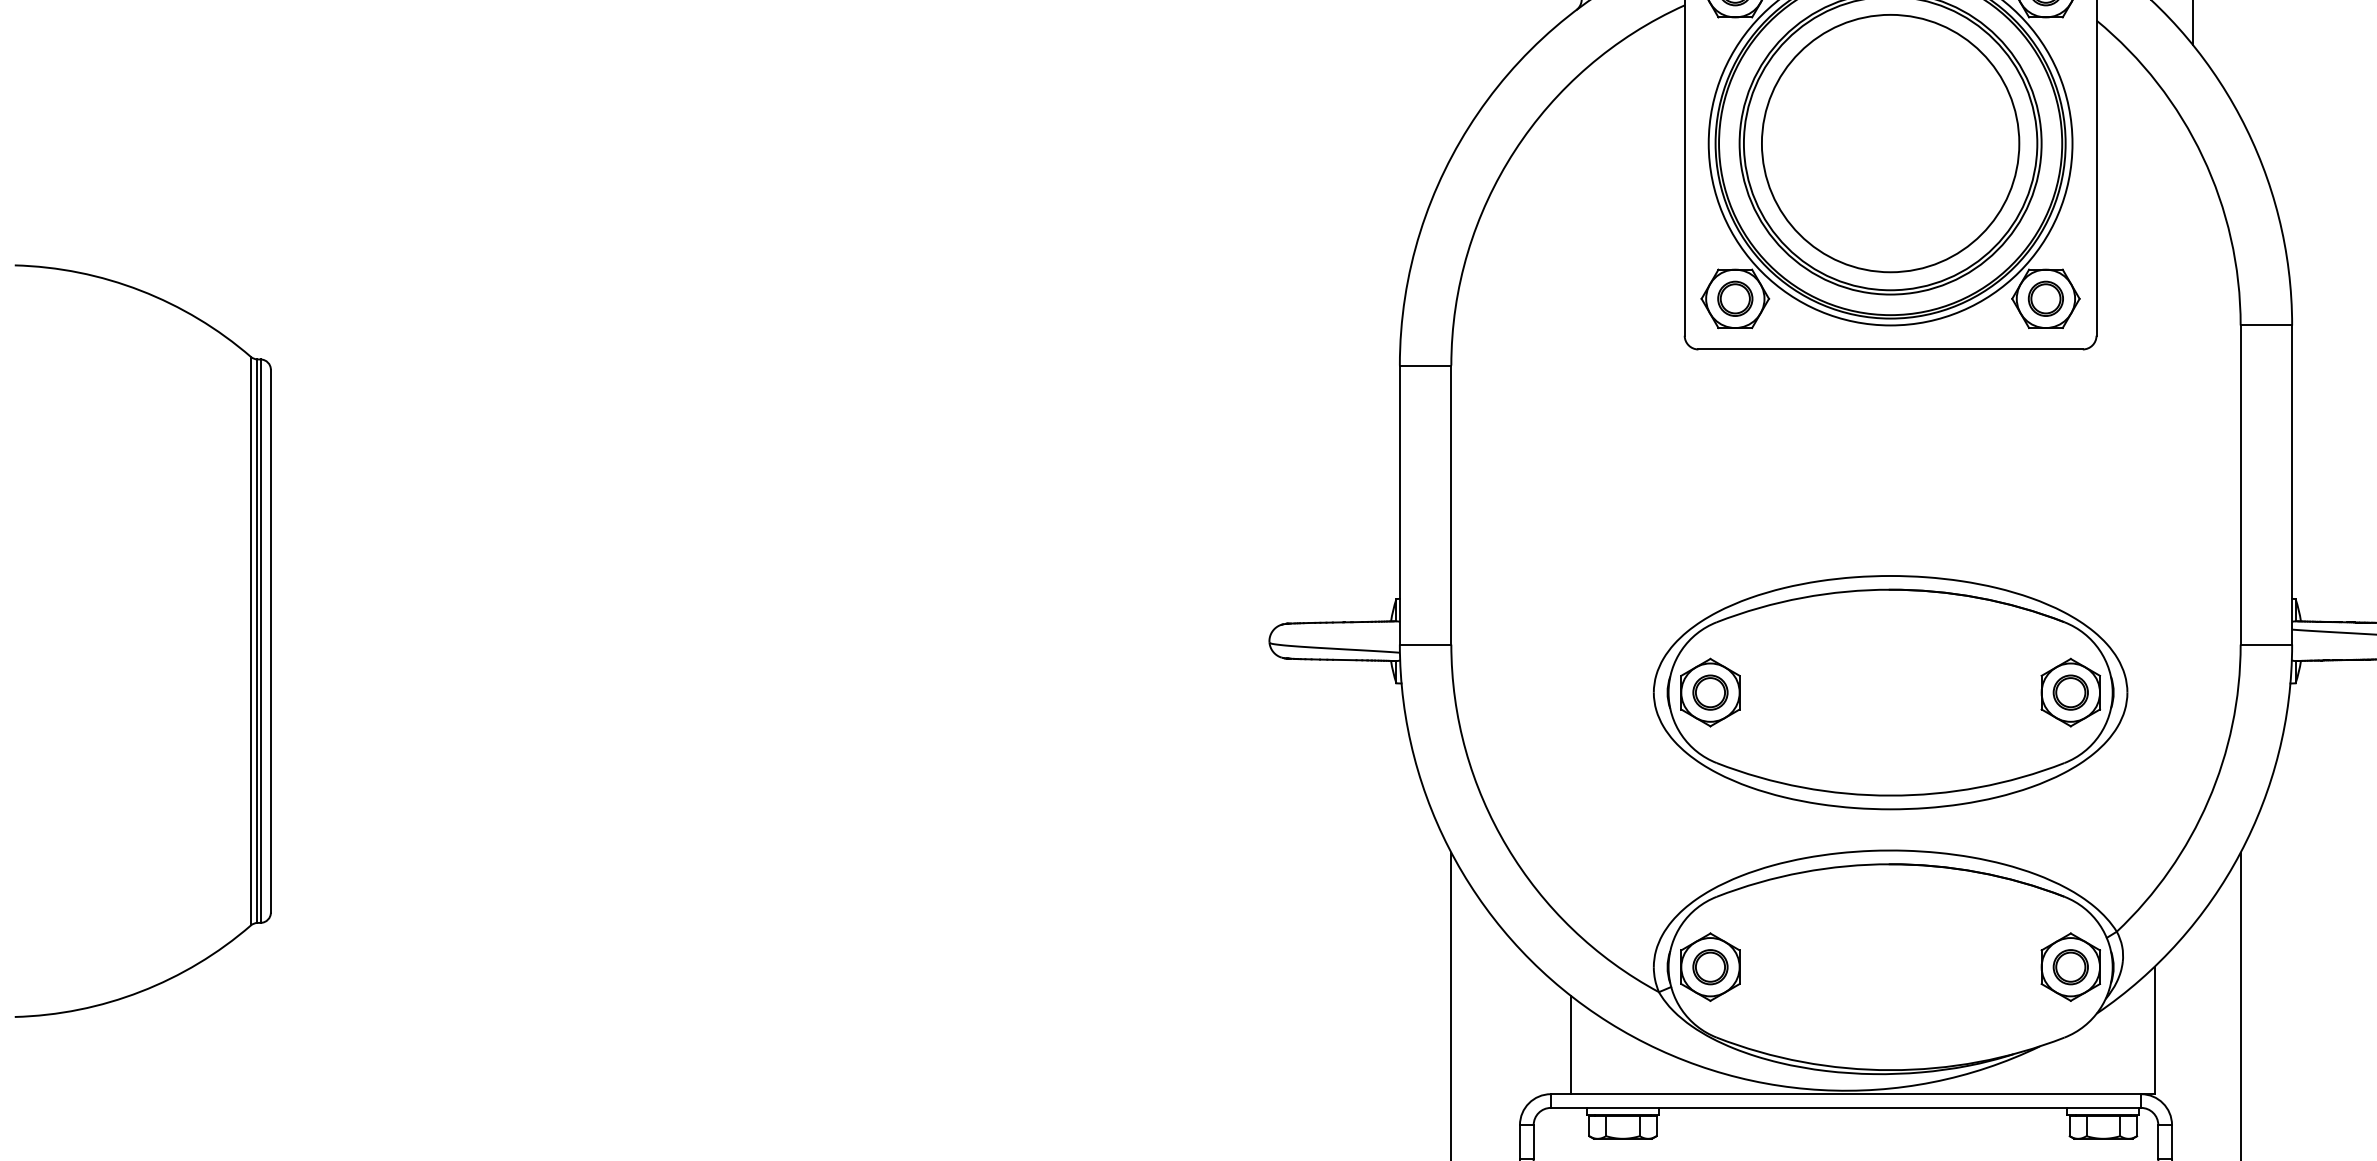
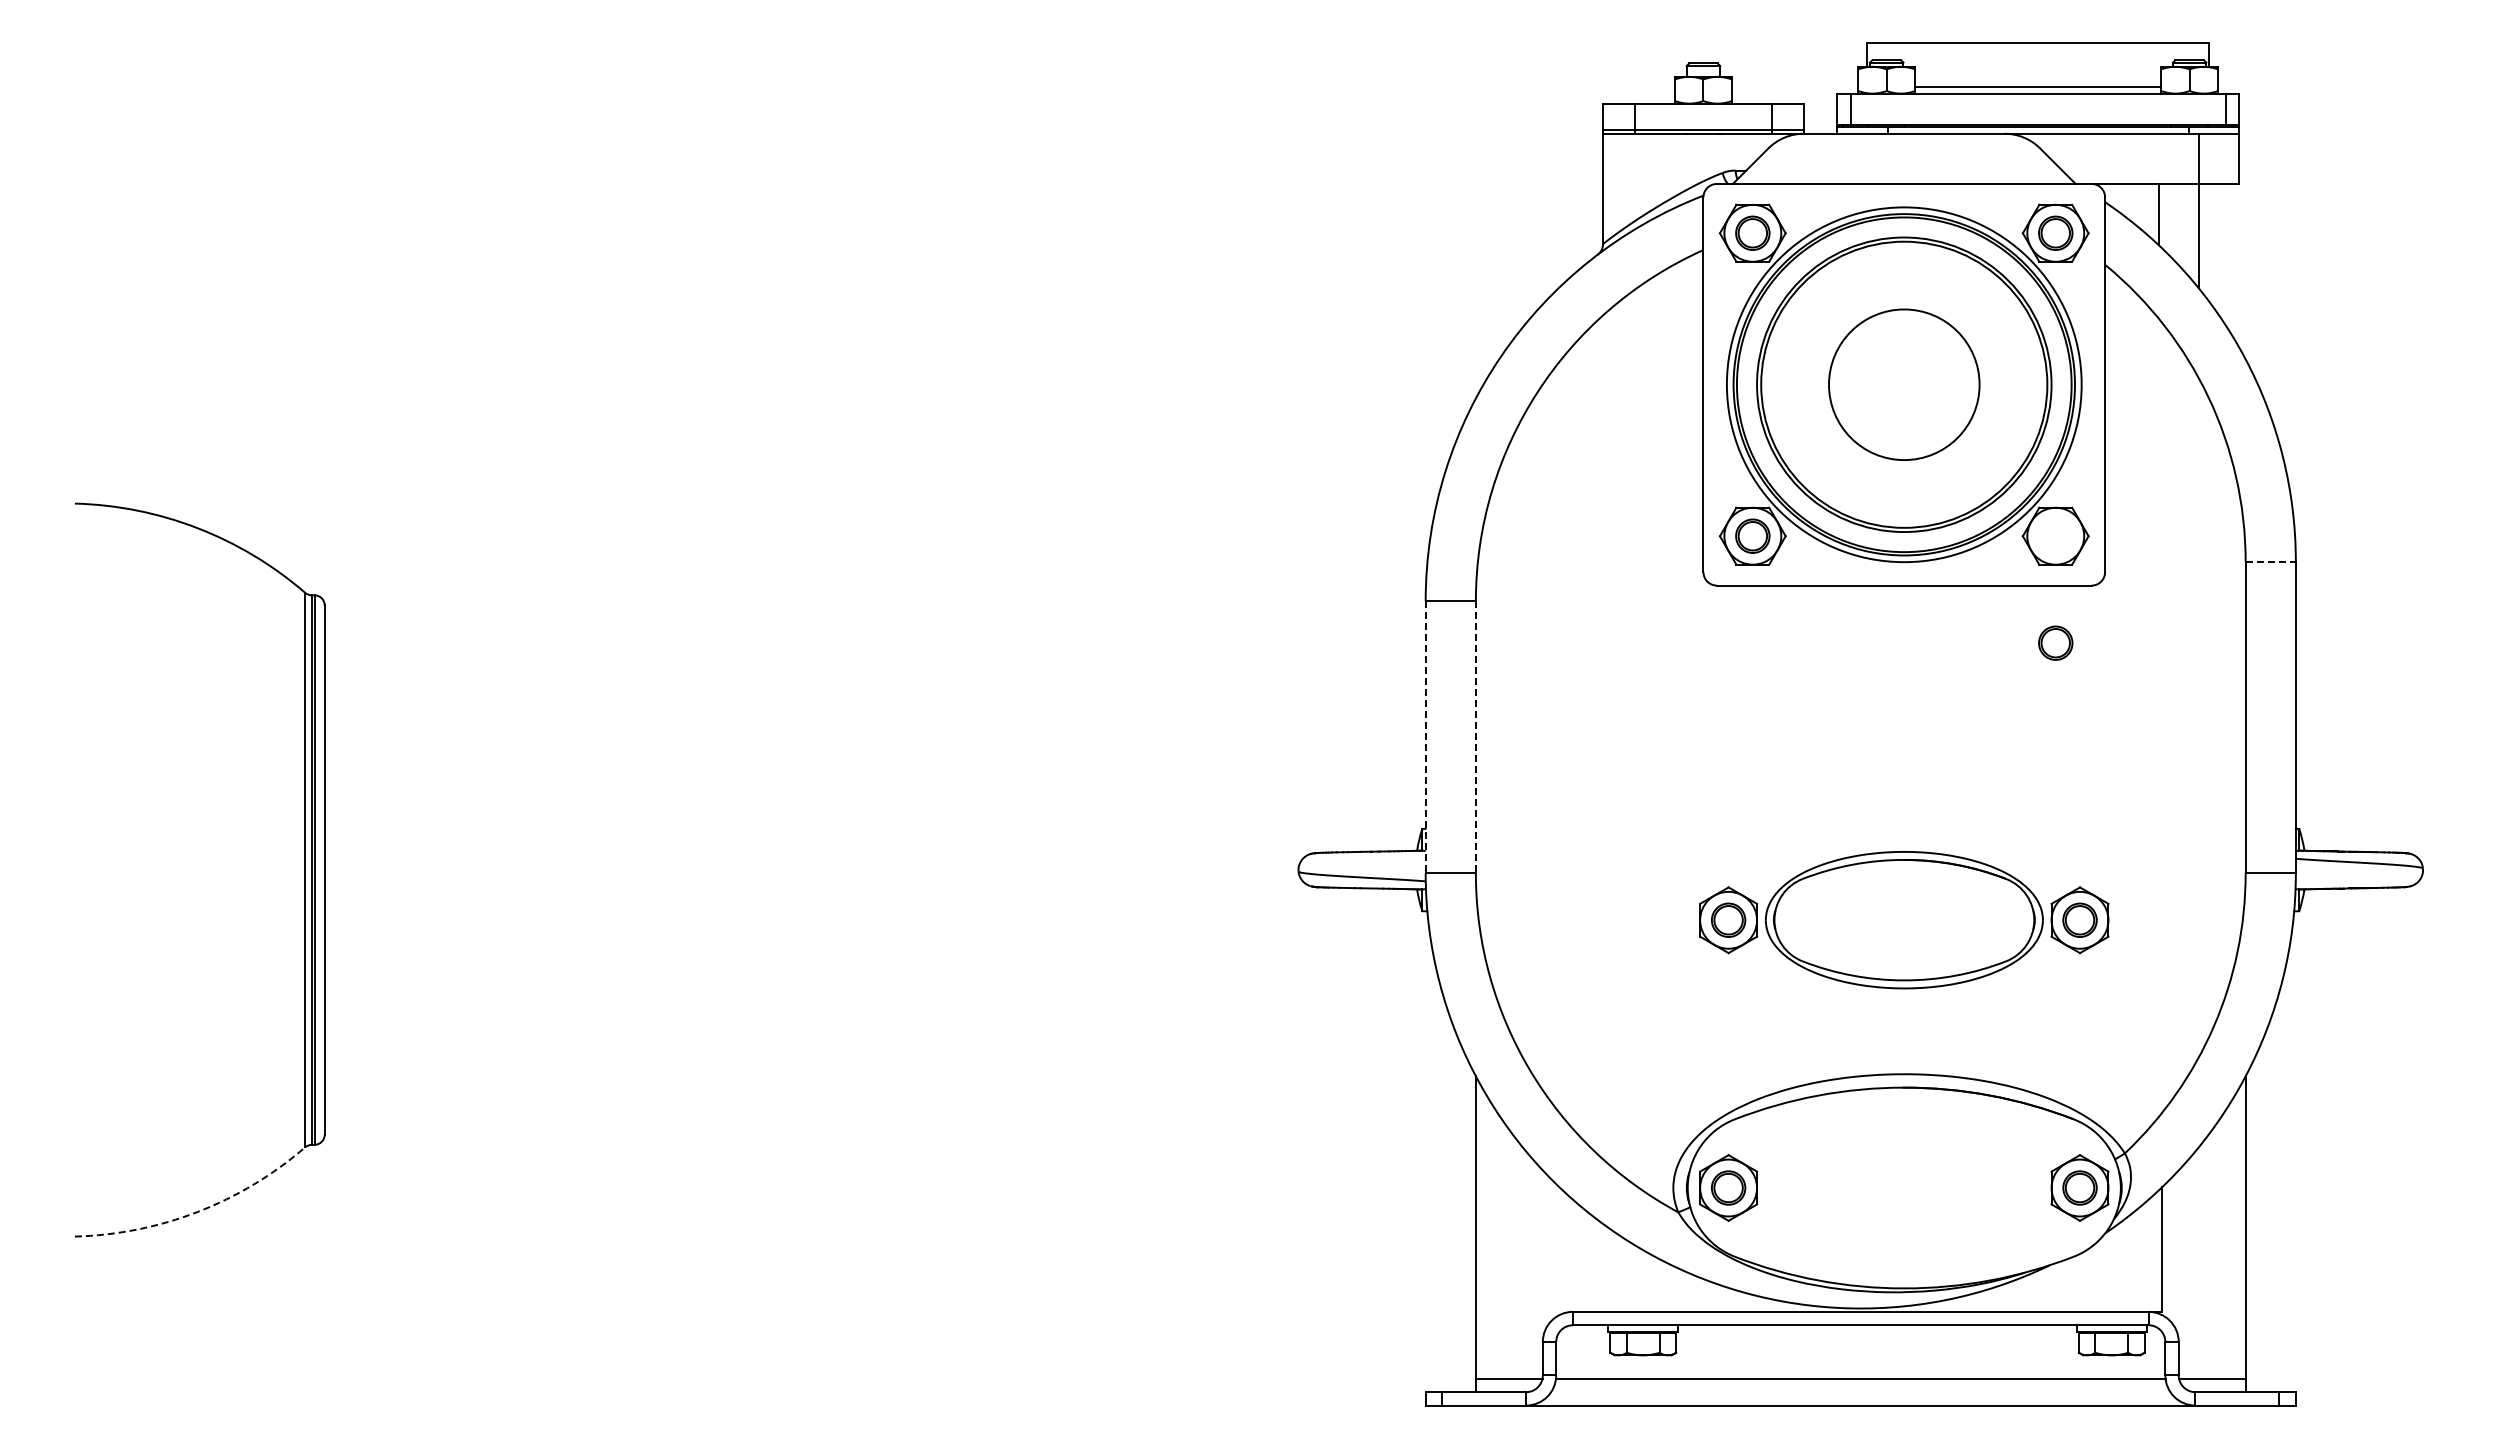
circle: (1889, 143) -> (1903, 384), size x0.6
part: (2045, 298) -> (2055, 642), moved
line: (2267, 325) -> (2271, 562), solid -> dashed
line: (1399, 505) -> (1425, 737), solid -> dashed
line: (1450, 505) -> (1475, 737), solid -> dashed
part: (1890, 691) -> (1904, 919), size x0.6
arc: (140, 991) -> (197, 1211), solid -> dashed
line: (1571, 1044) -> (1593, 1263), removed

